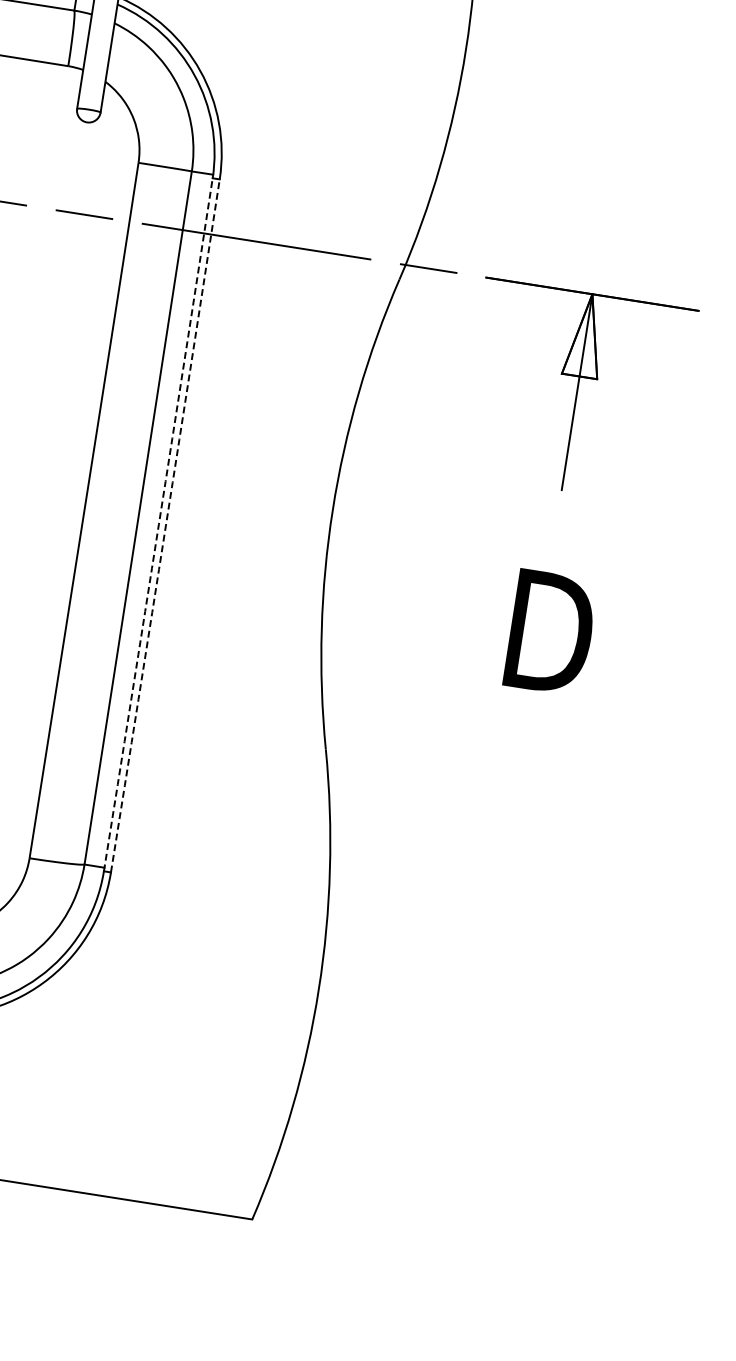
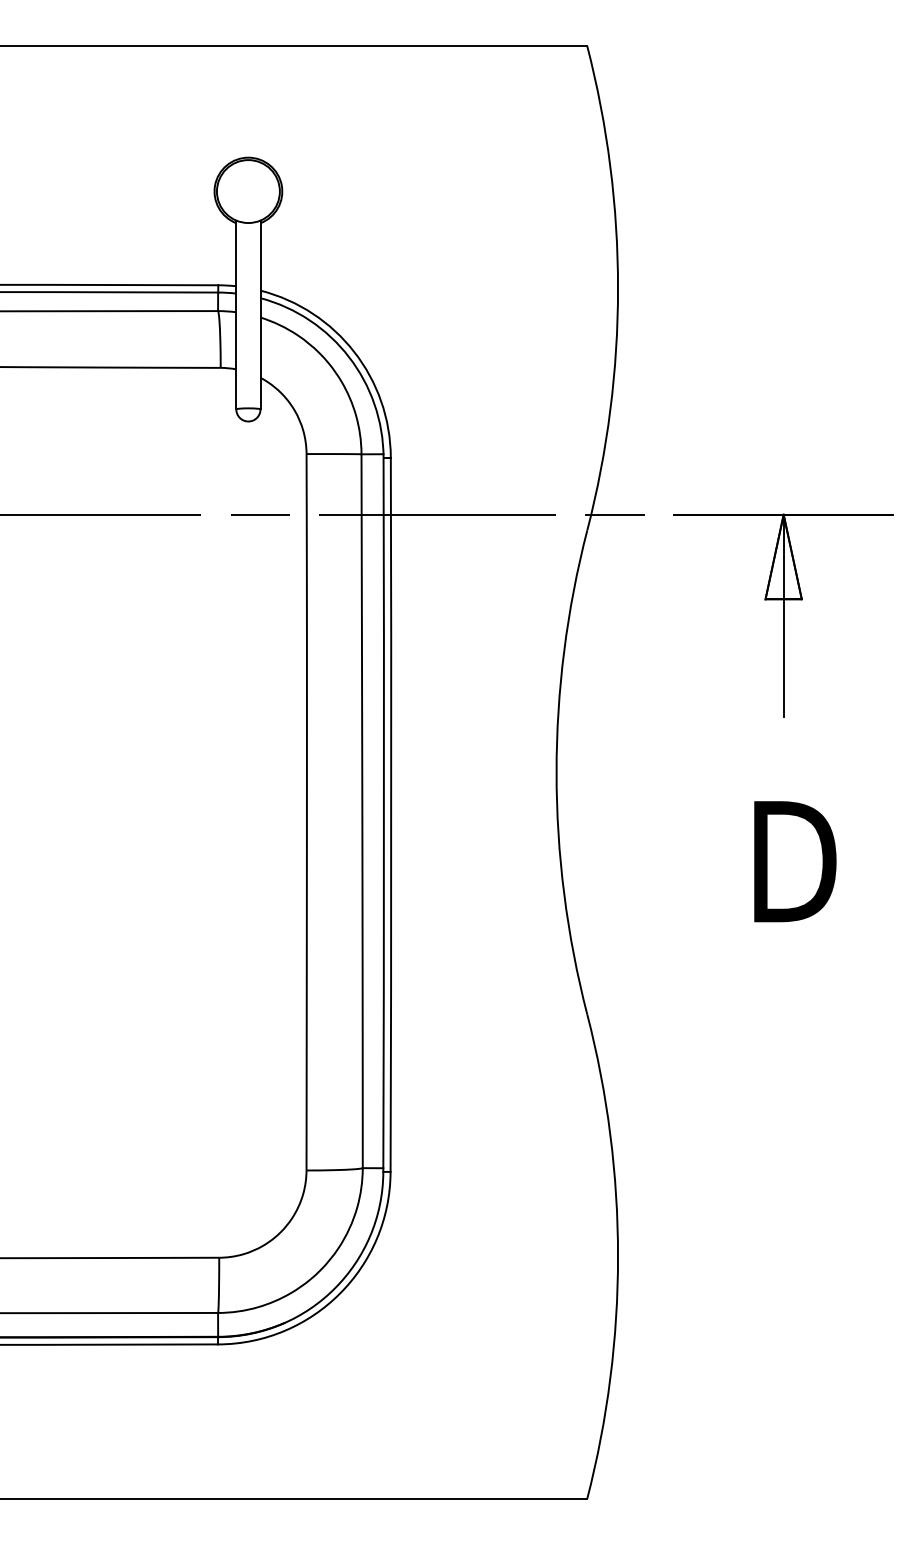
arc: (158, 524) -> (383, 814), dashed -> solid
arc: (166, 525) -> (391, 814), dashed -> solid

